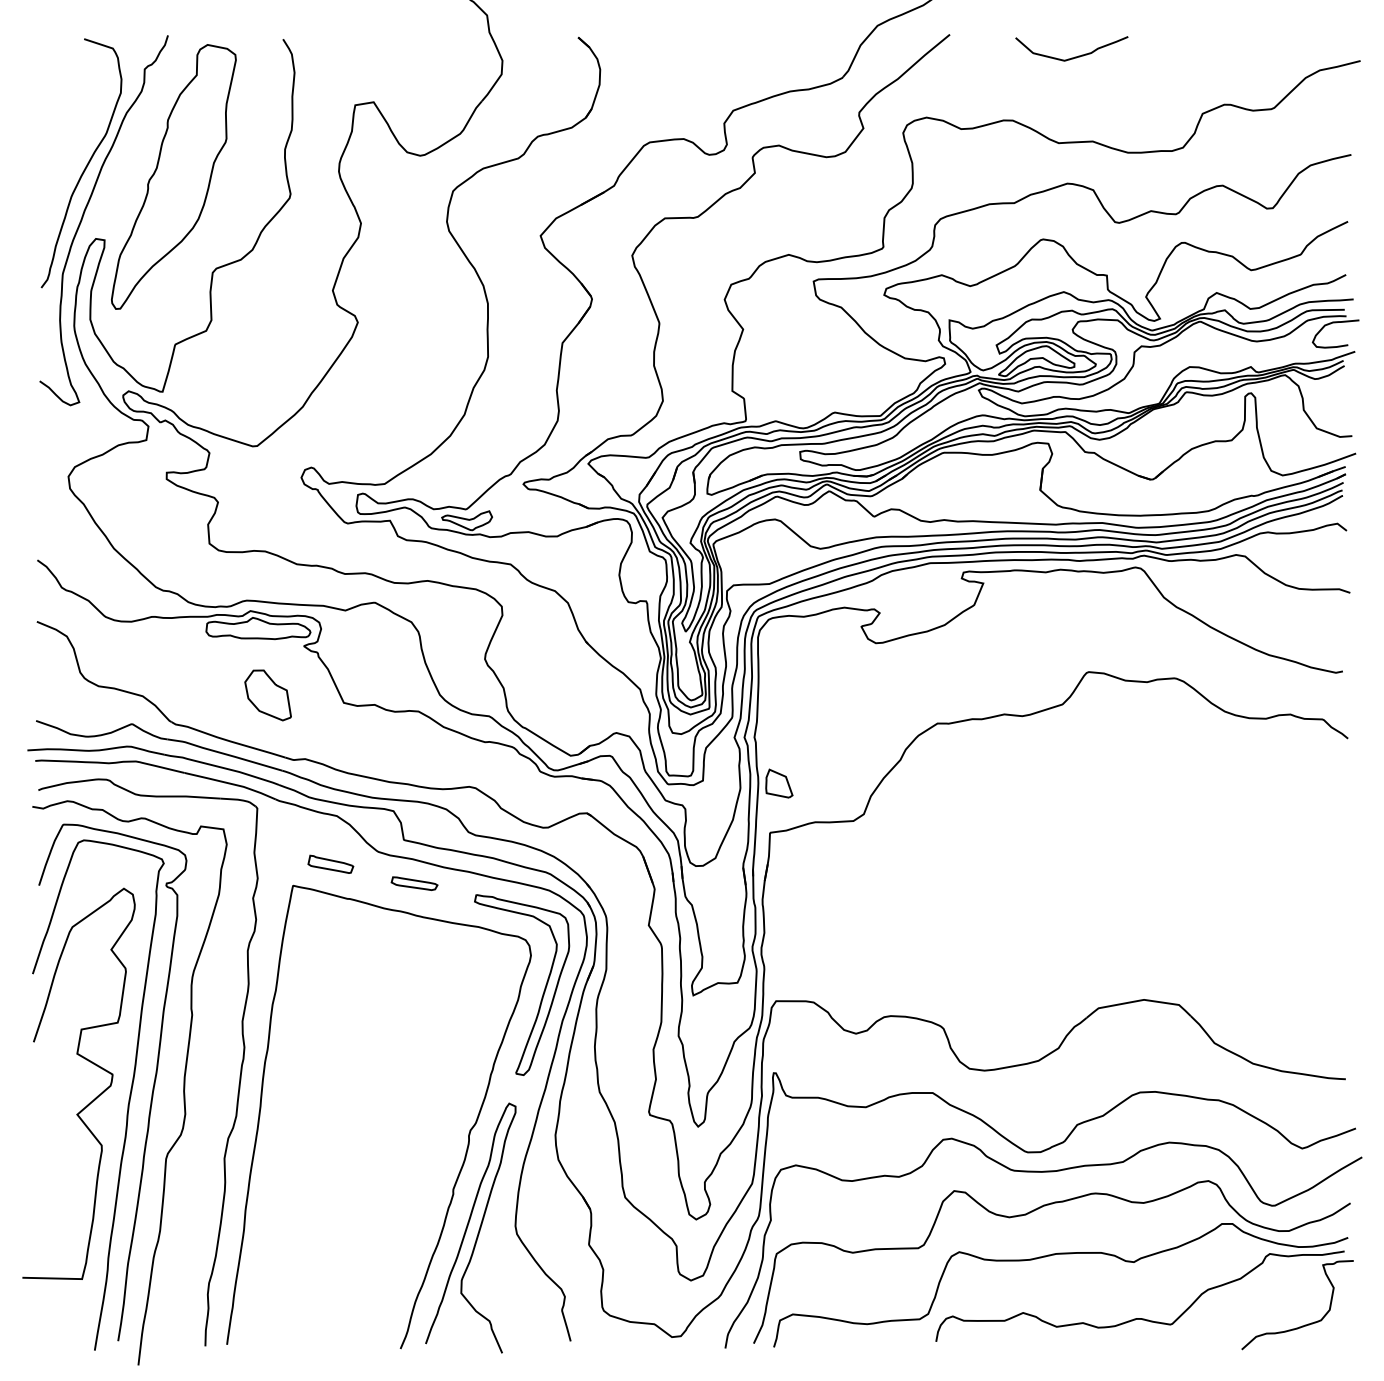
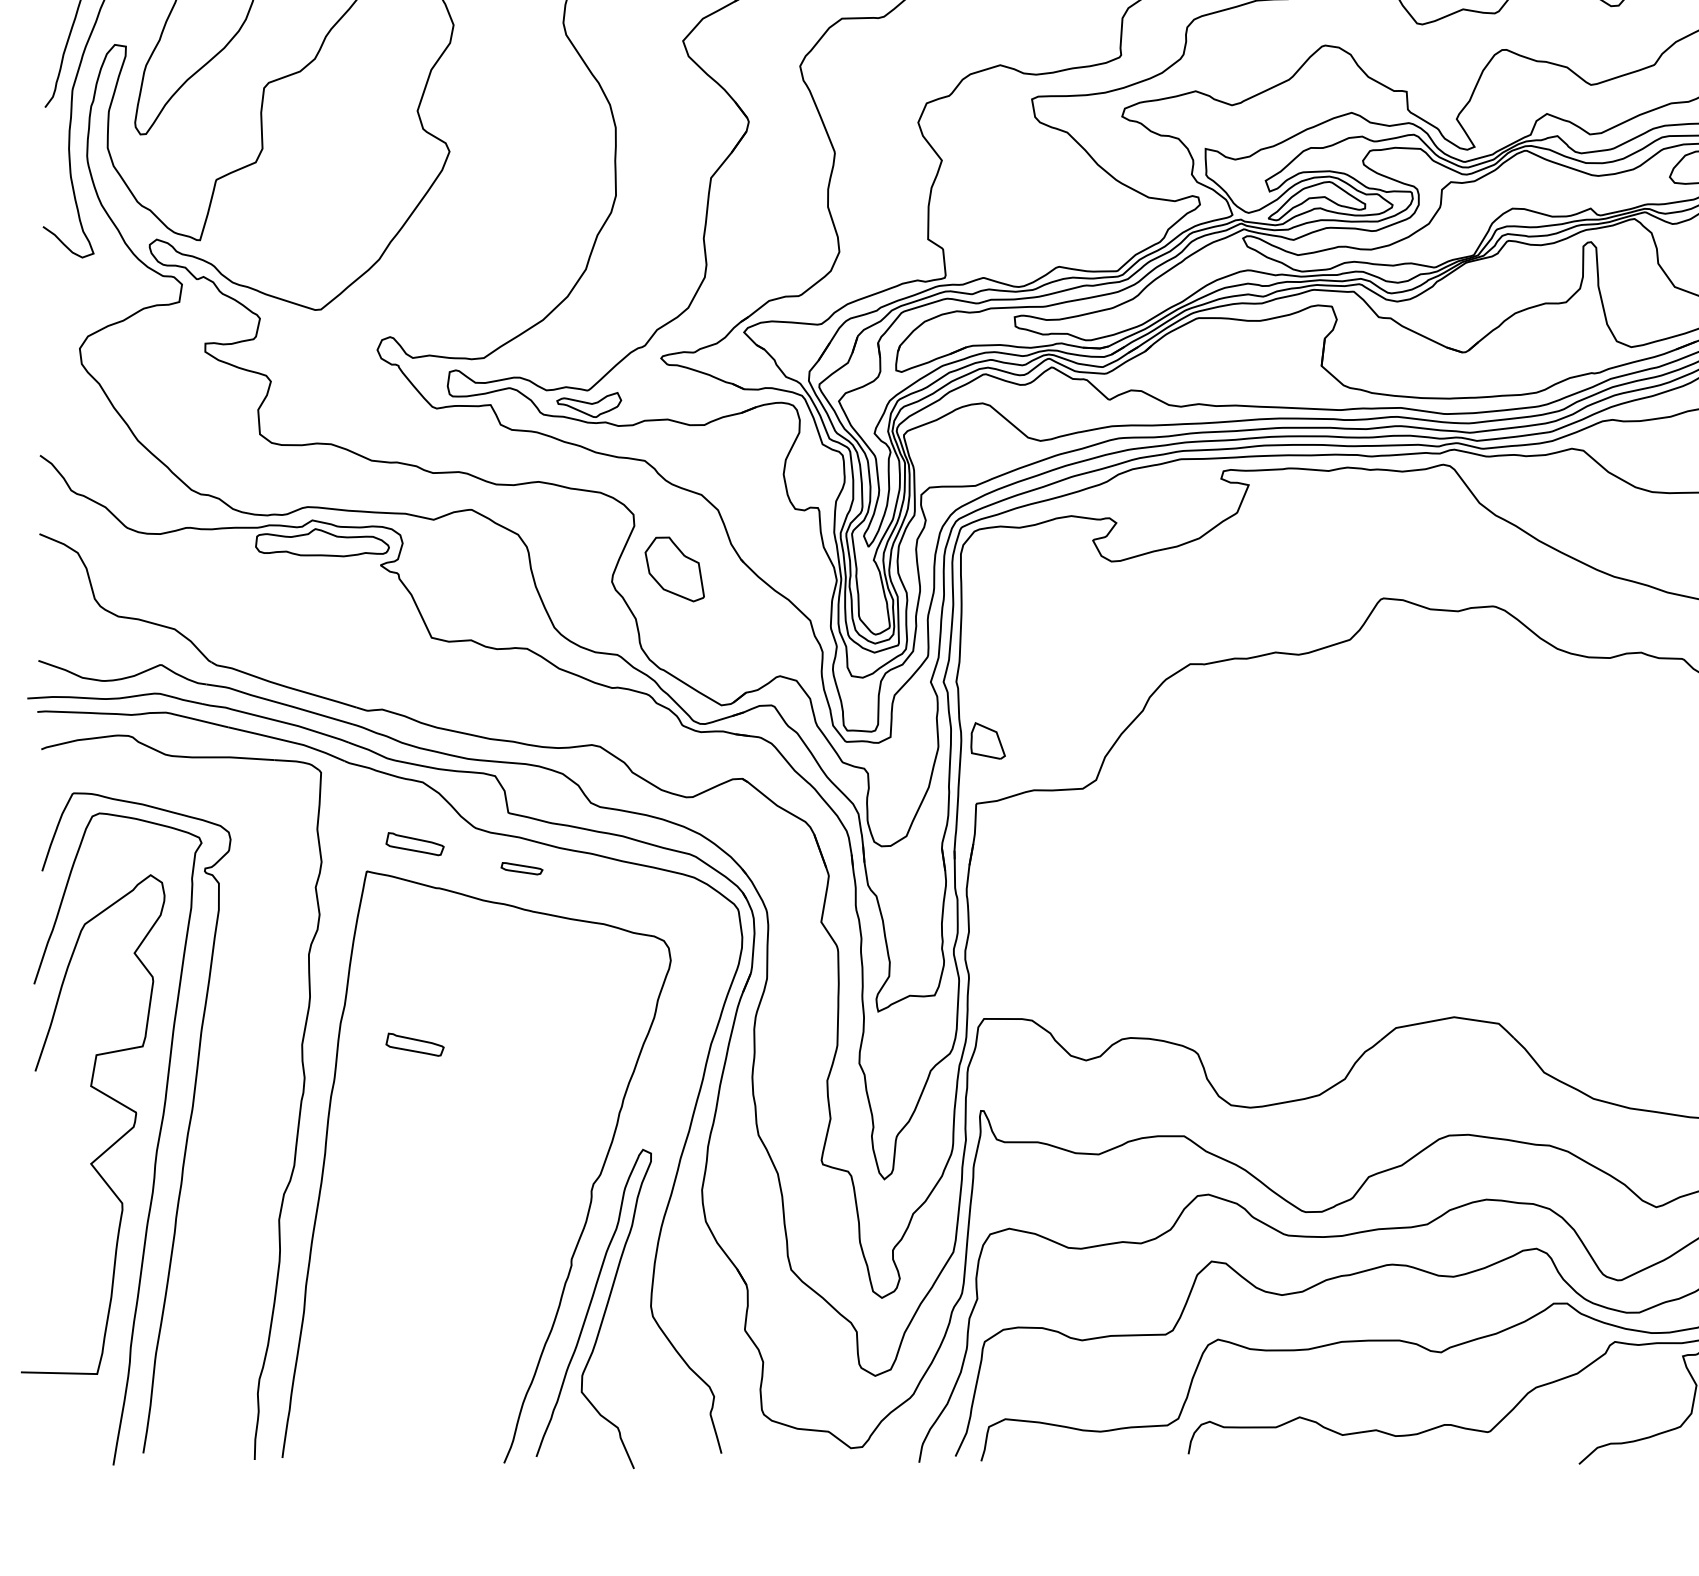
part: (267, 695) -> (673, 569), moved
part: (414, 883) -> (521, 868), size x0.7
part: (543, 990) -> (686, 1005), removed
part: (330, 1020) -> (414, 1043), added
curve: (183, 1082) -> (226, 1122), removed

